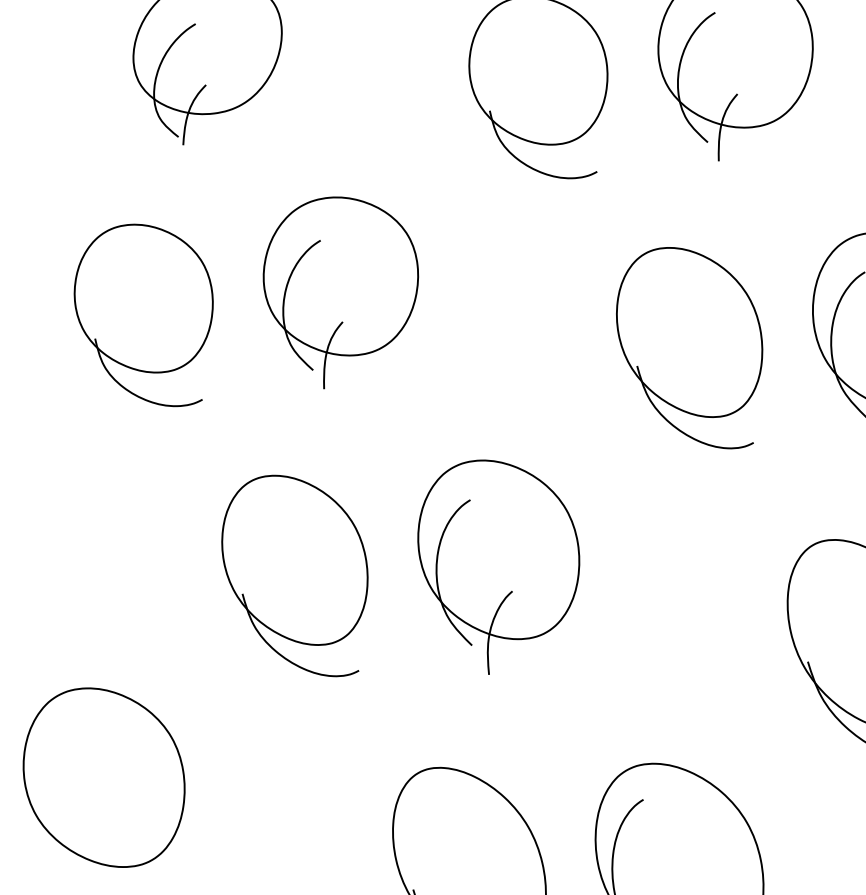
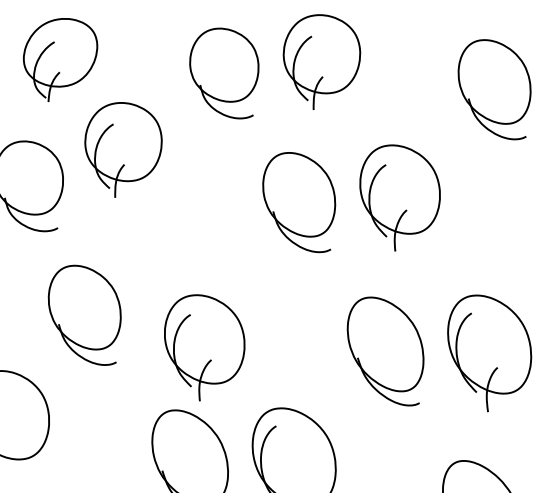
part: (340, 291) -> (123, 149), moved
part: (498, 566) -> (204, 347), moved
part: (294, 574) -> (84, 314), moved

